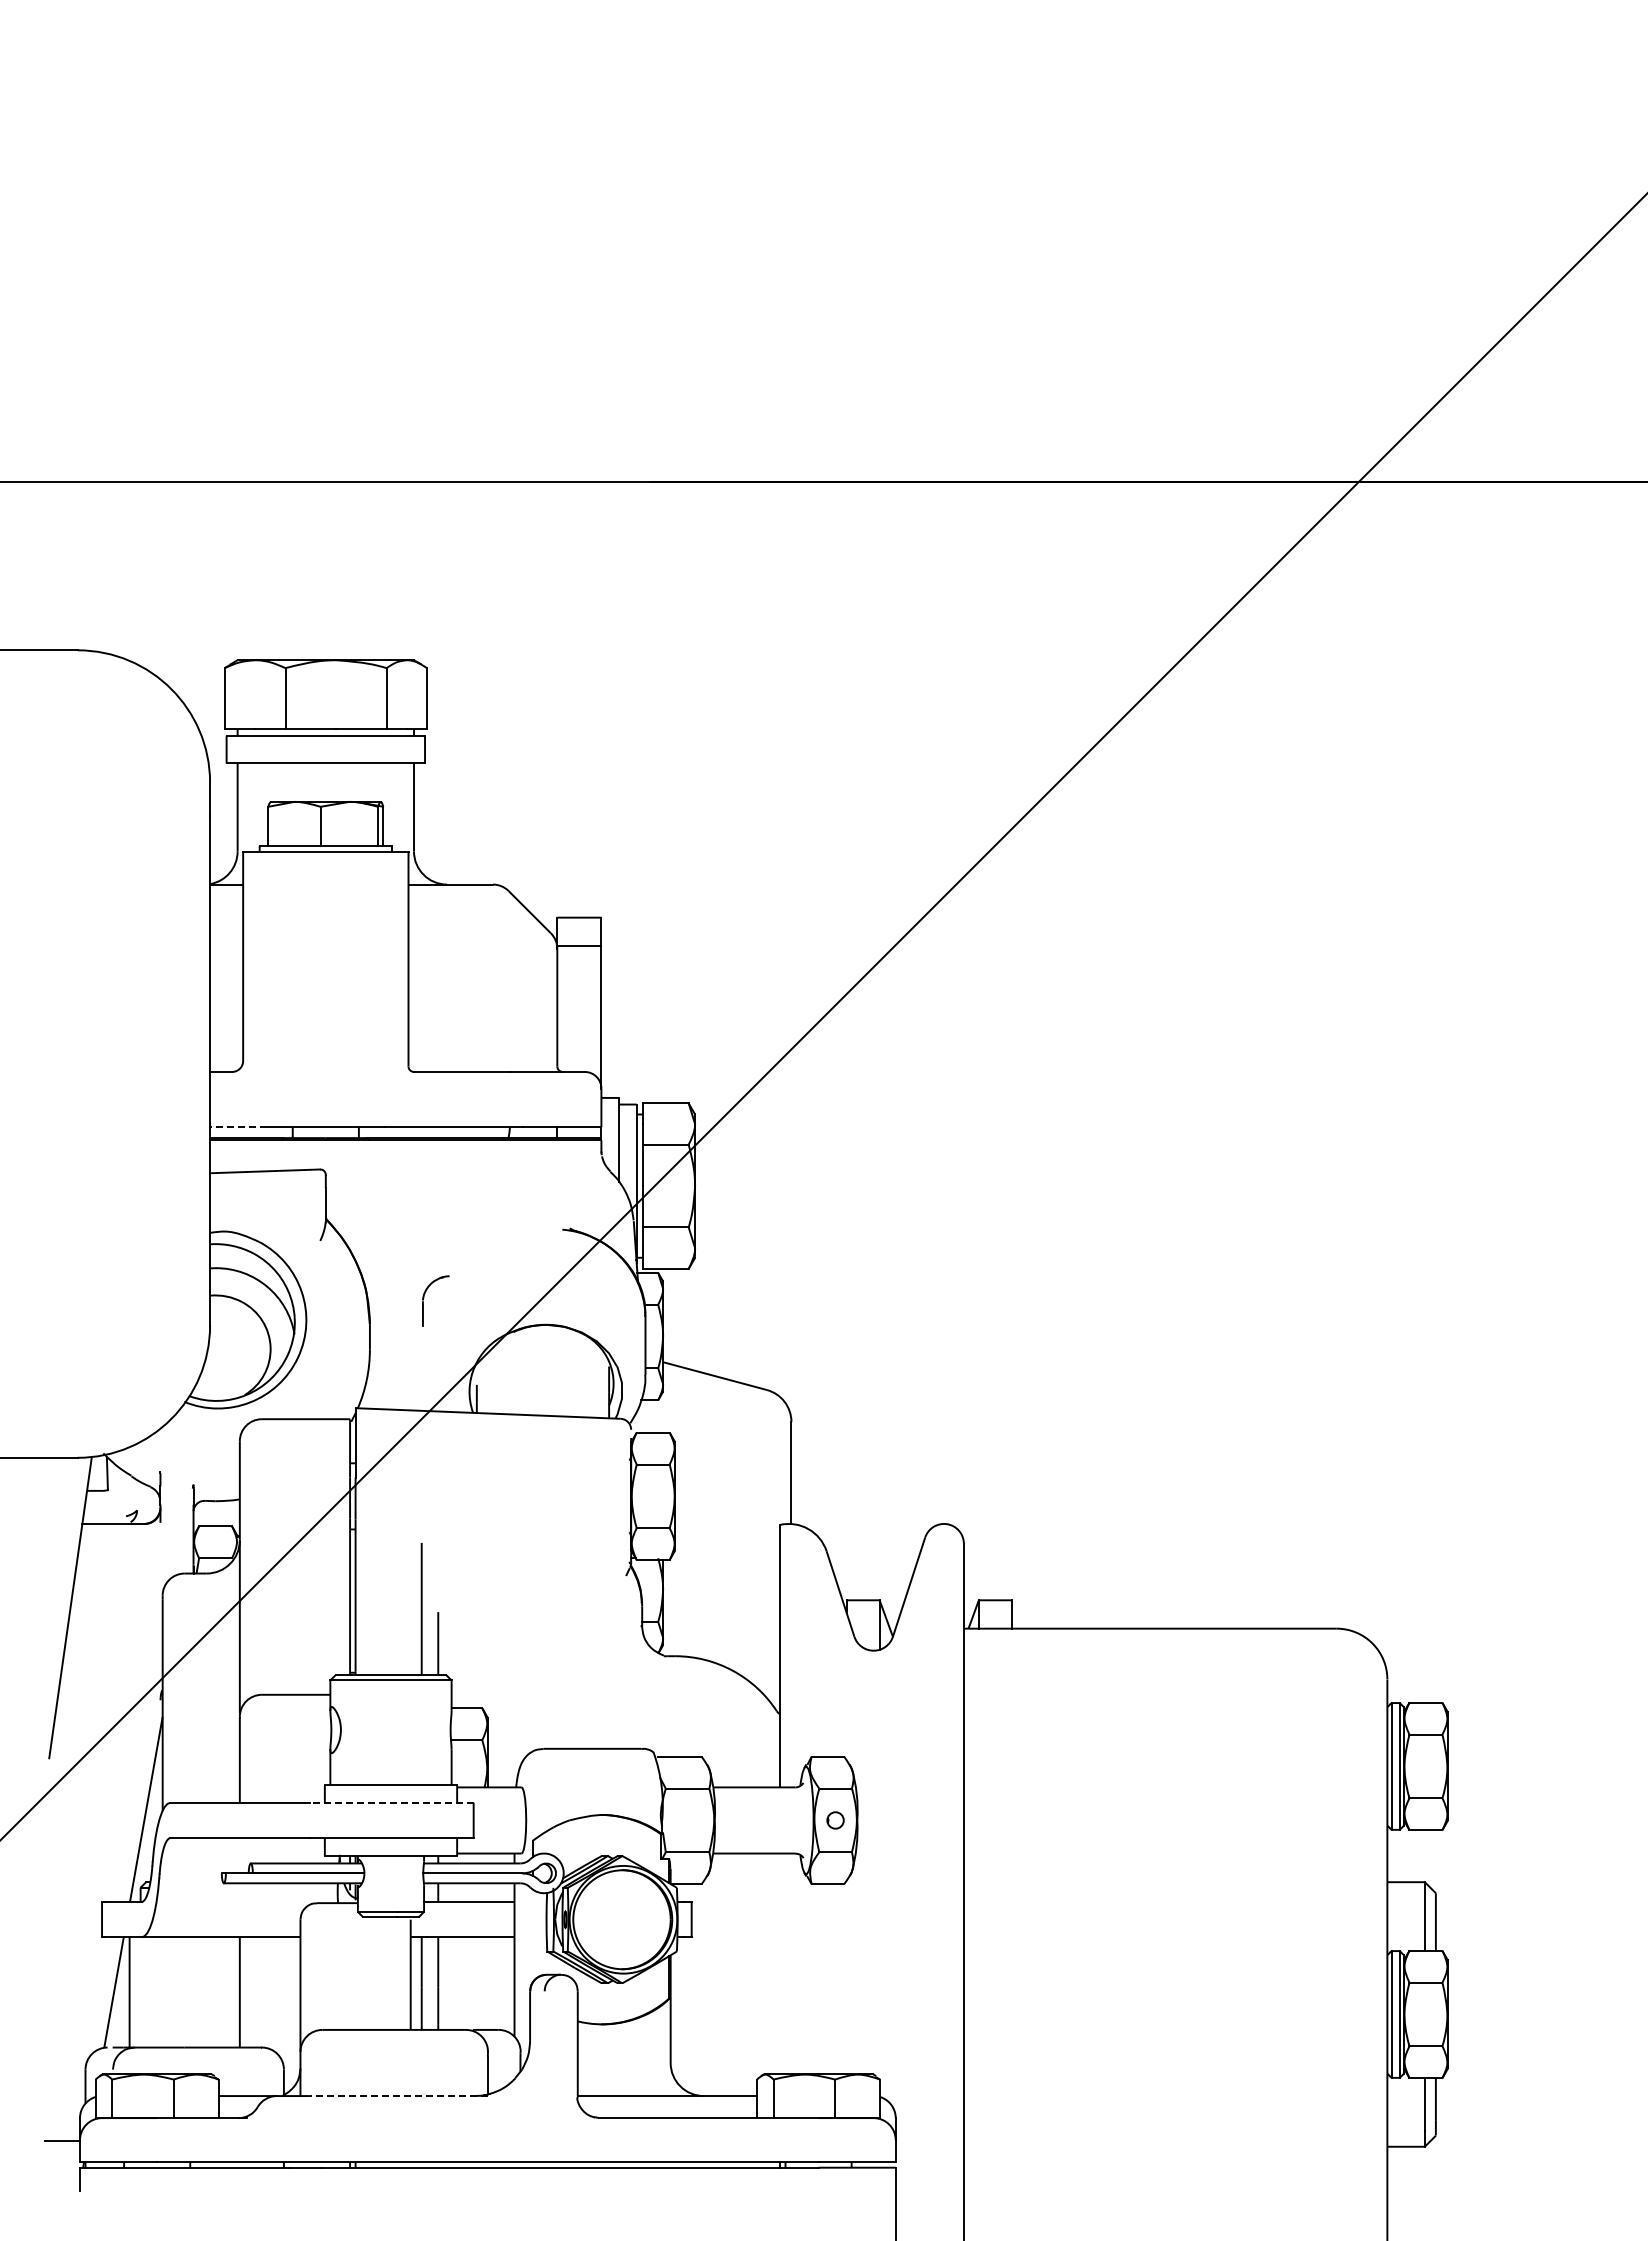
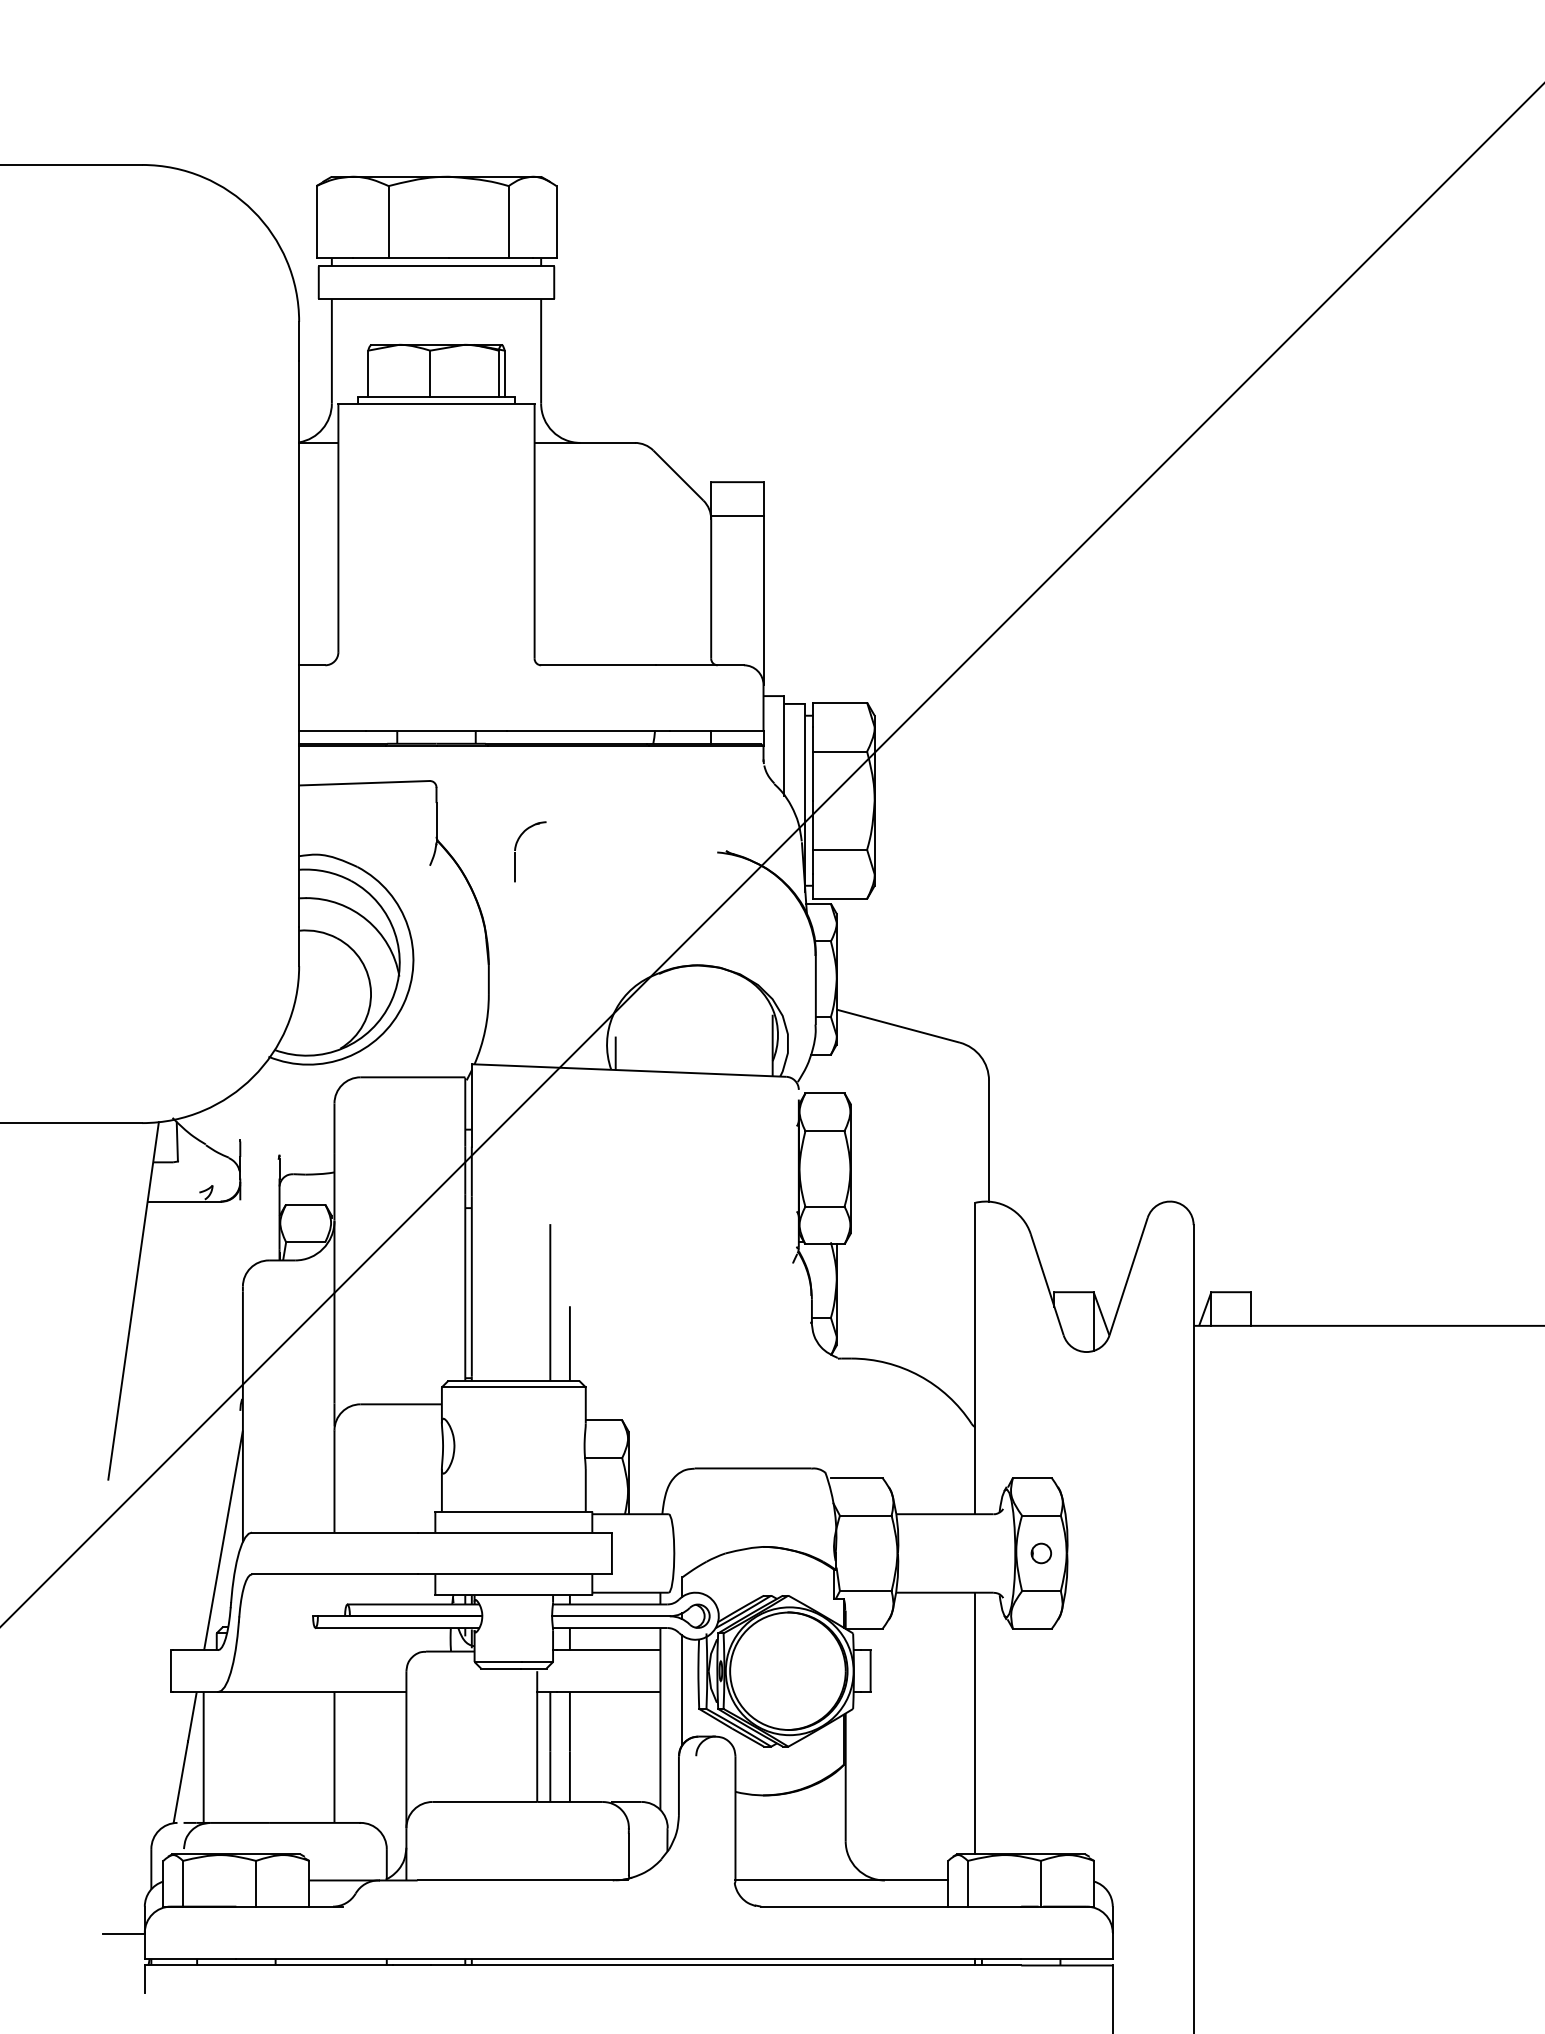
line: (237, 1127) -> (331, 731), dashed -> solid
part: (424, 1298) -> (516, 848), moved
line: (391, 1802) -> (514, 1532), dashed -> solid
line: (533, 1935) -> (682, 1689), added
line: (779, 1963) -> (974, 1723), added
line: (398, 2096) -> (522, 1880), dashed -> solid

